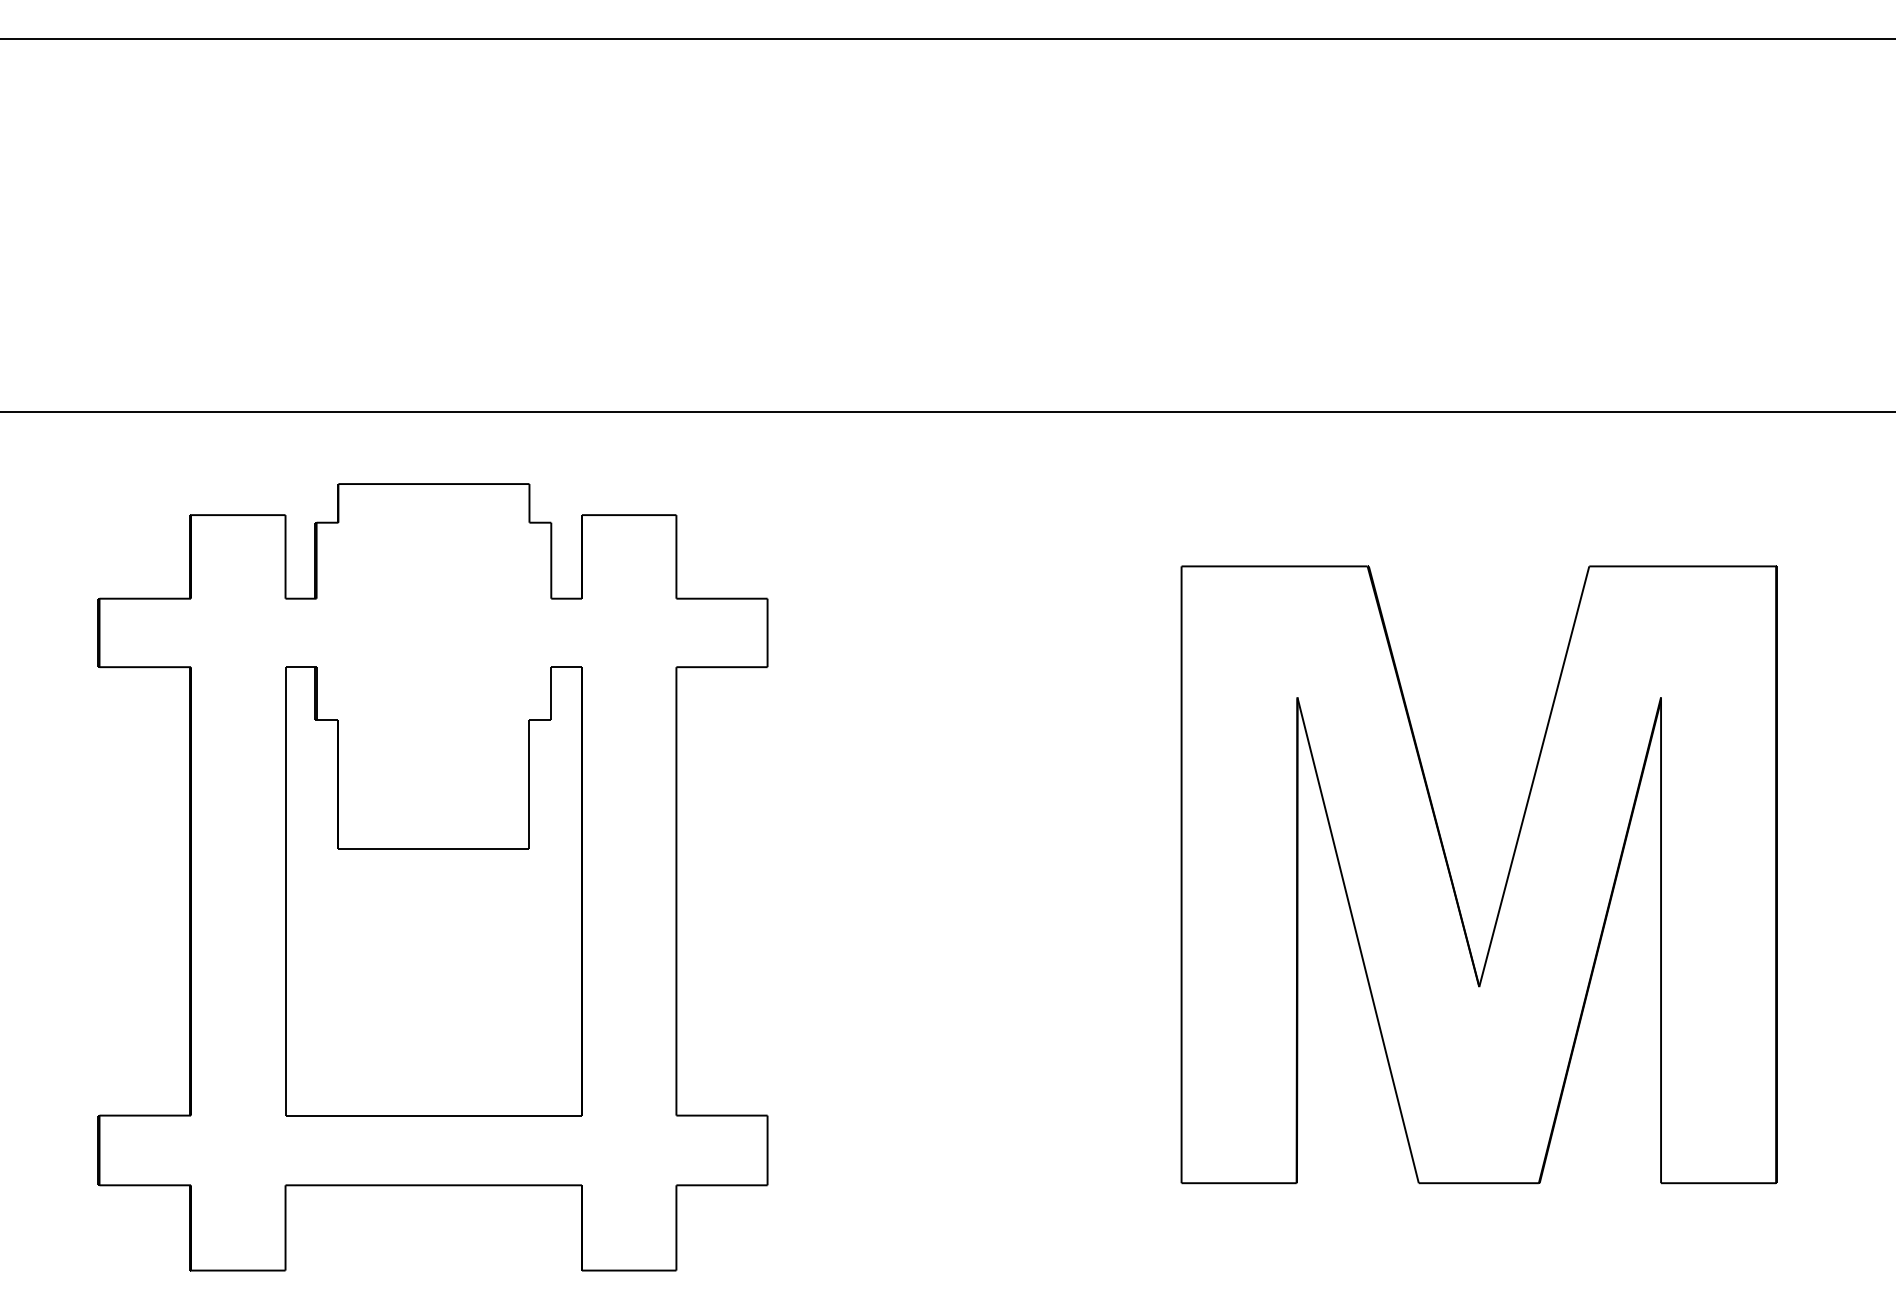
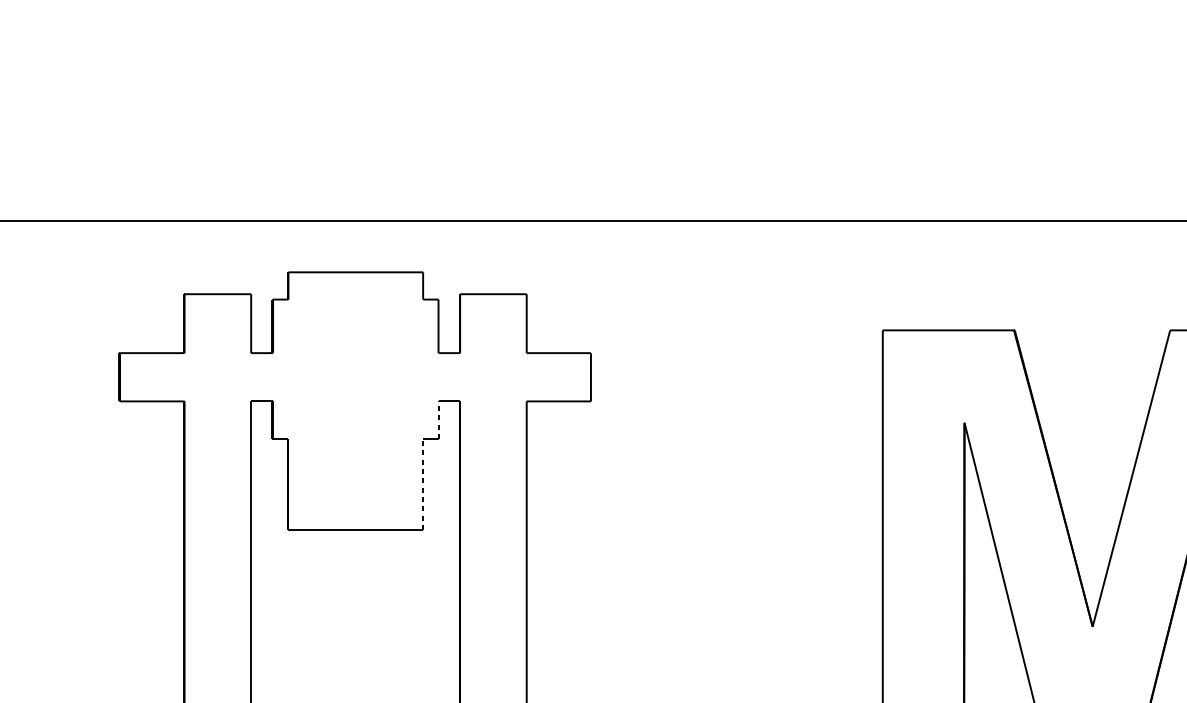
line: (551, 693) -> (438, 419), solid -> dashed
line: (529, 784) -> (423, 484), solid -> dashed

